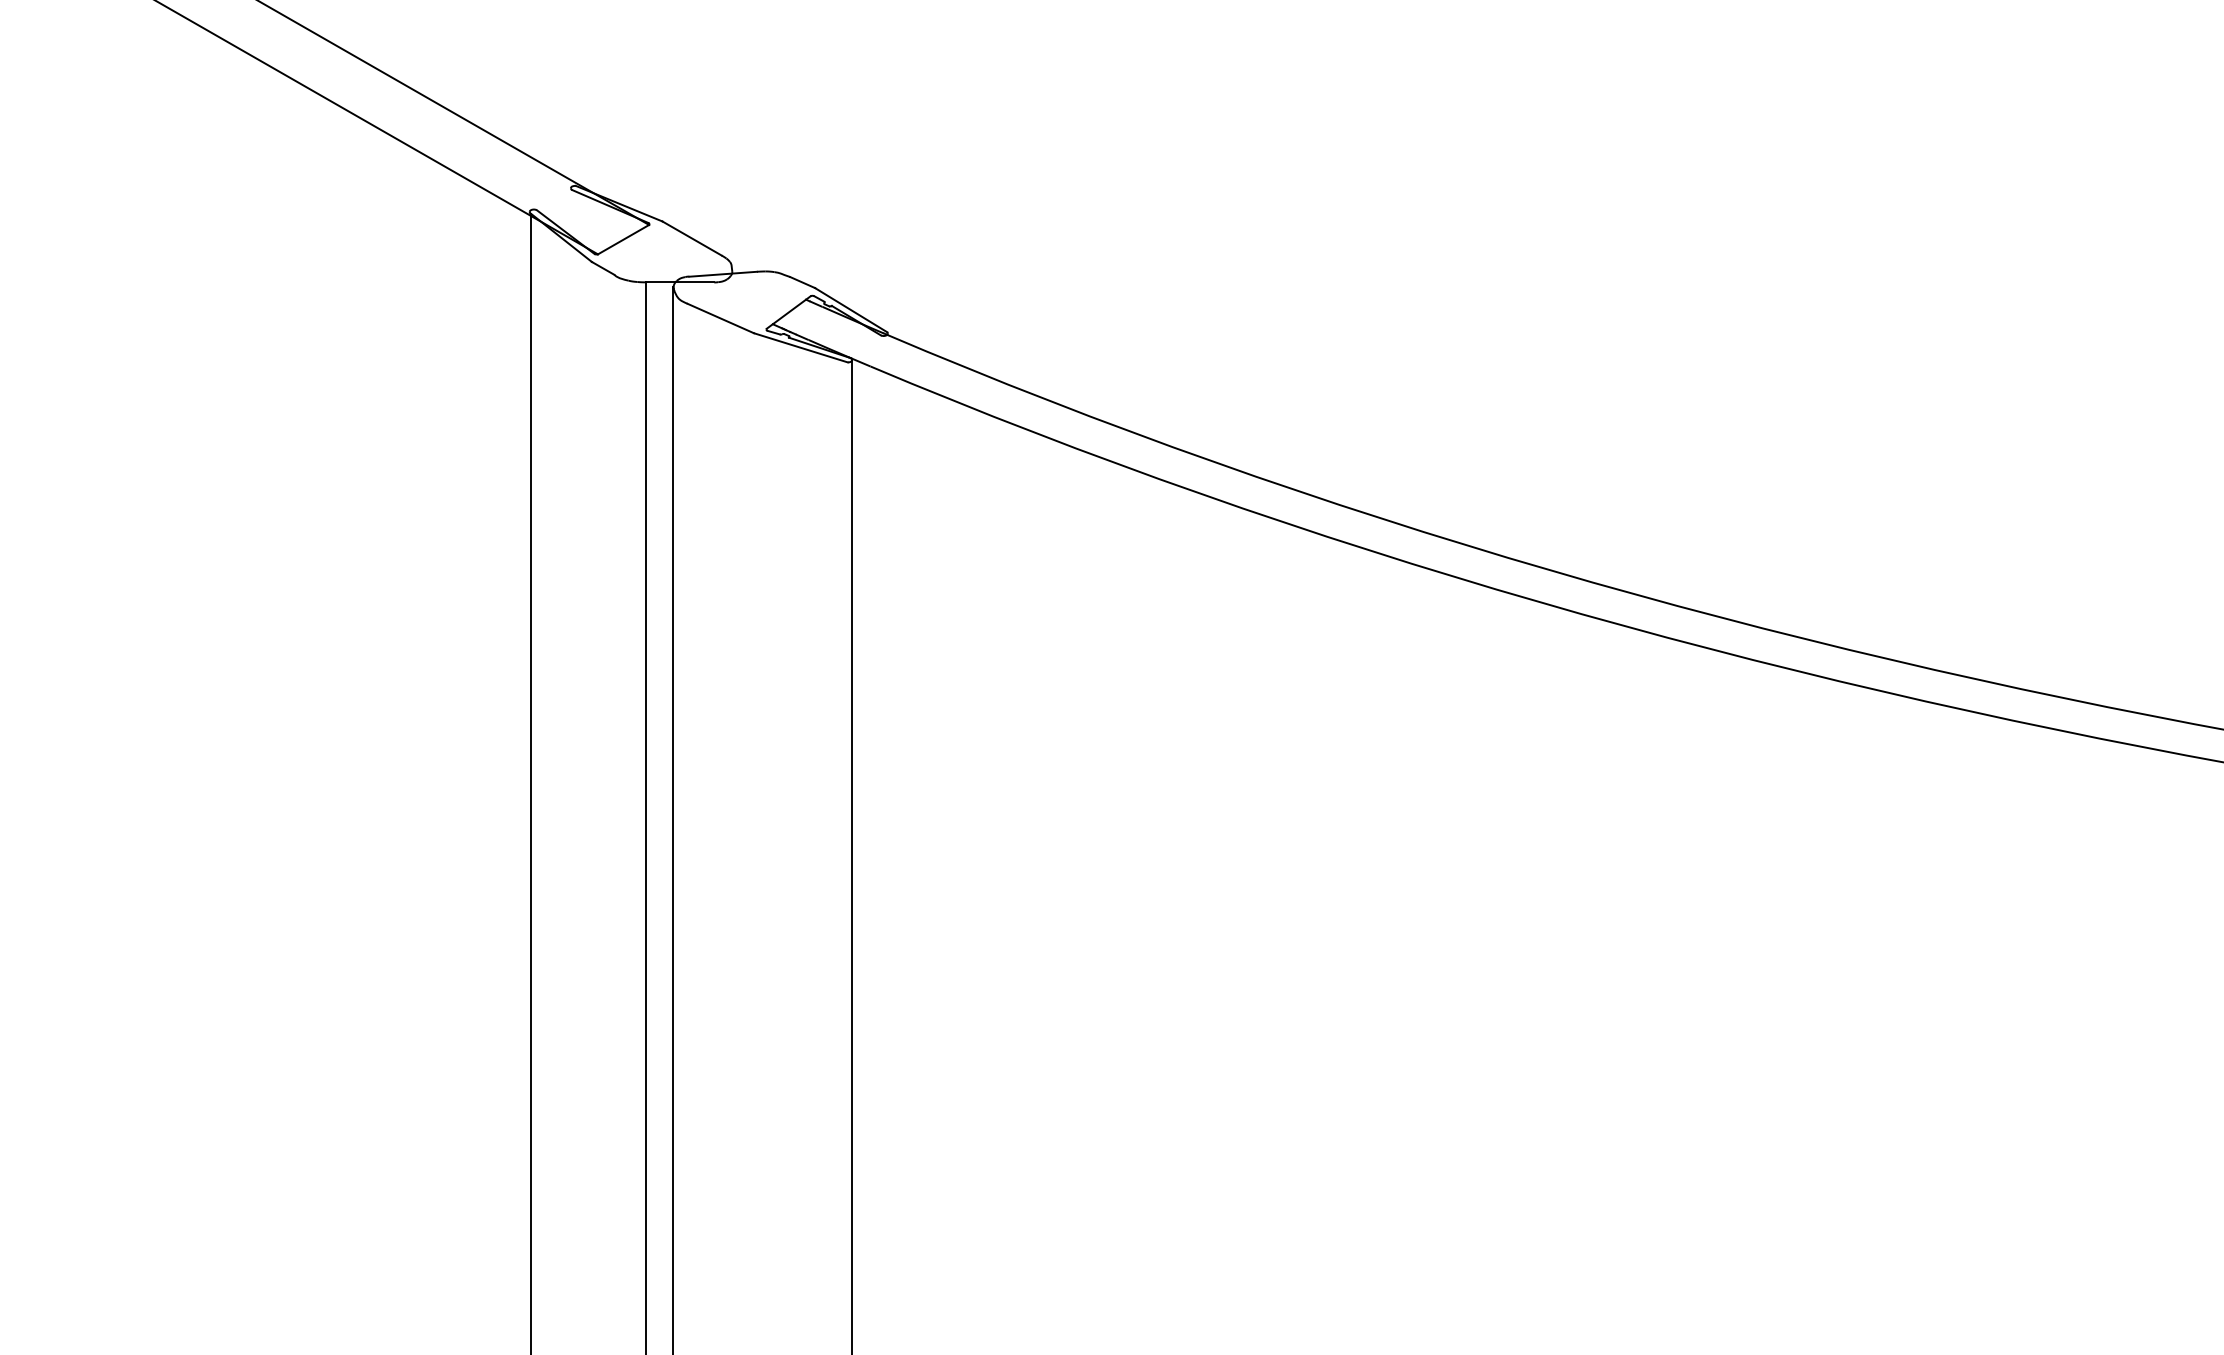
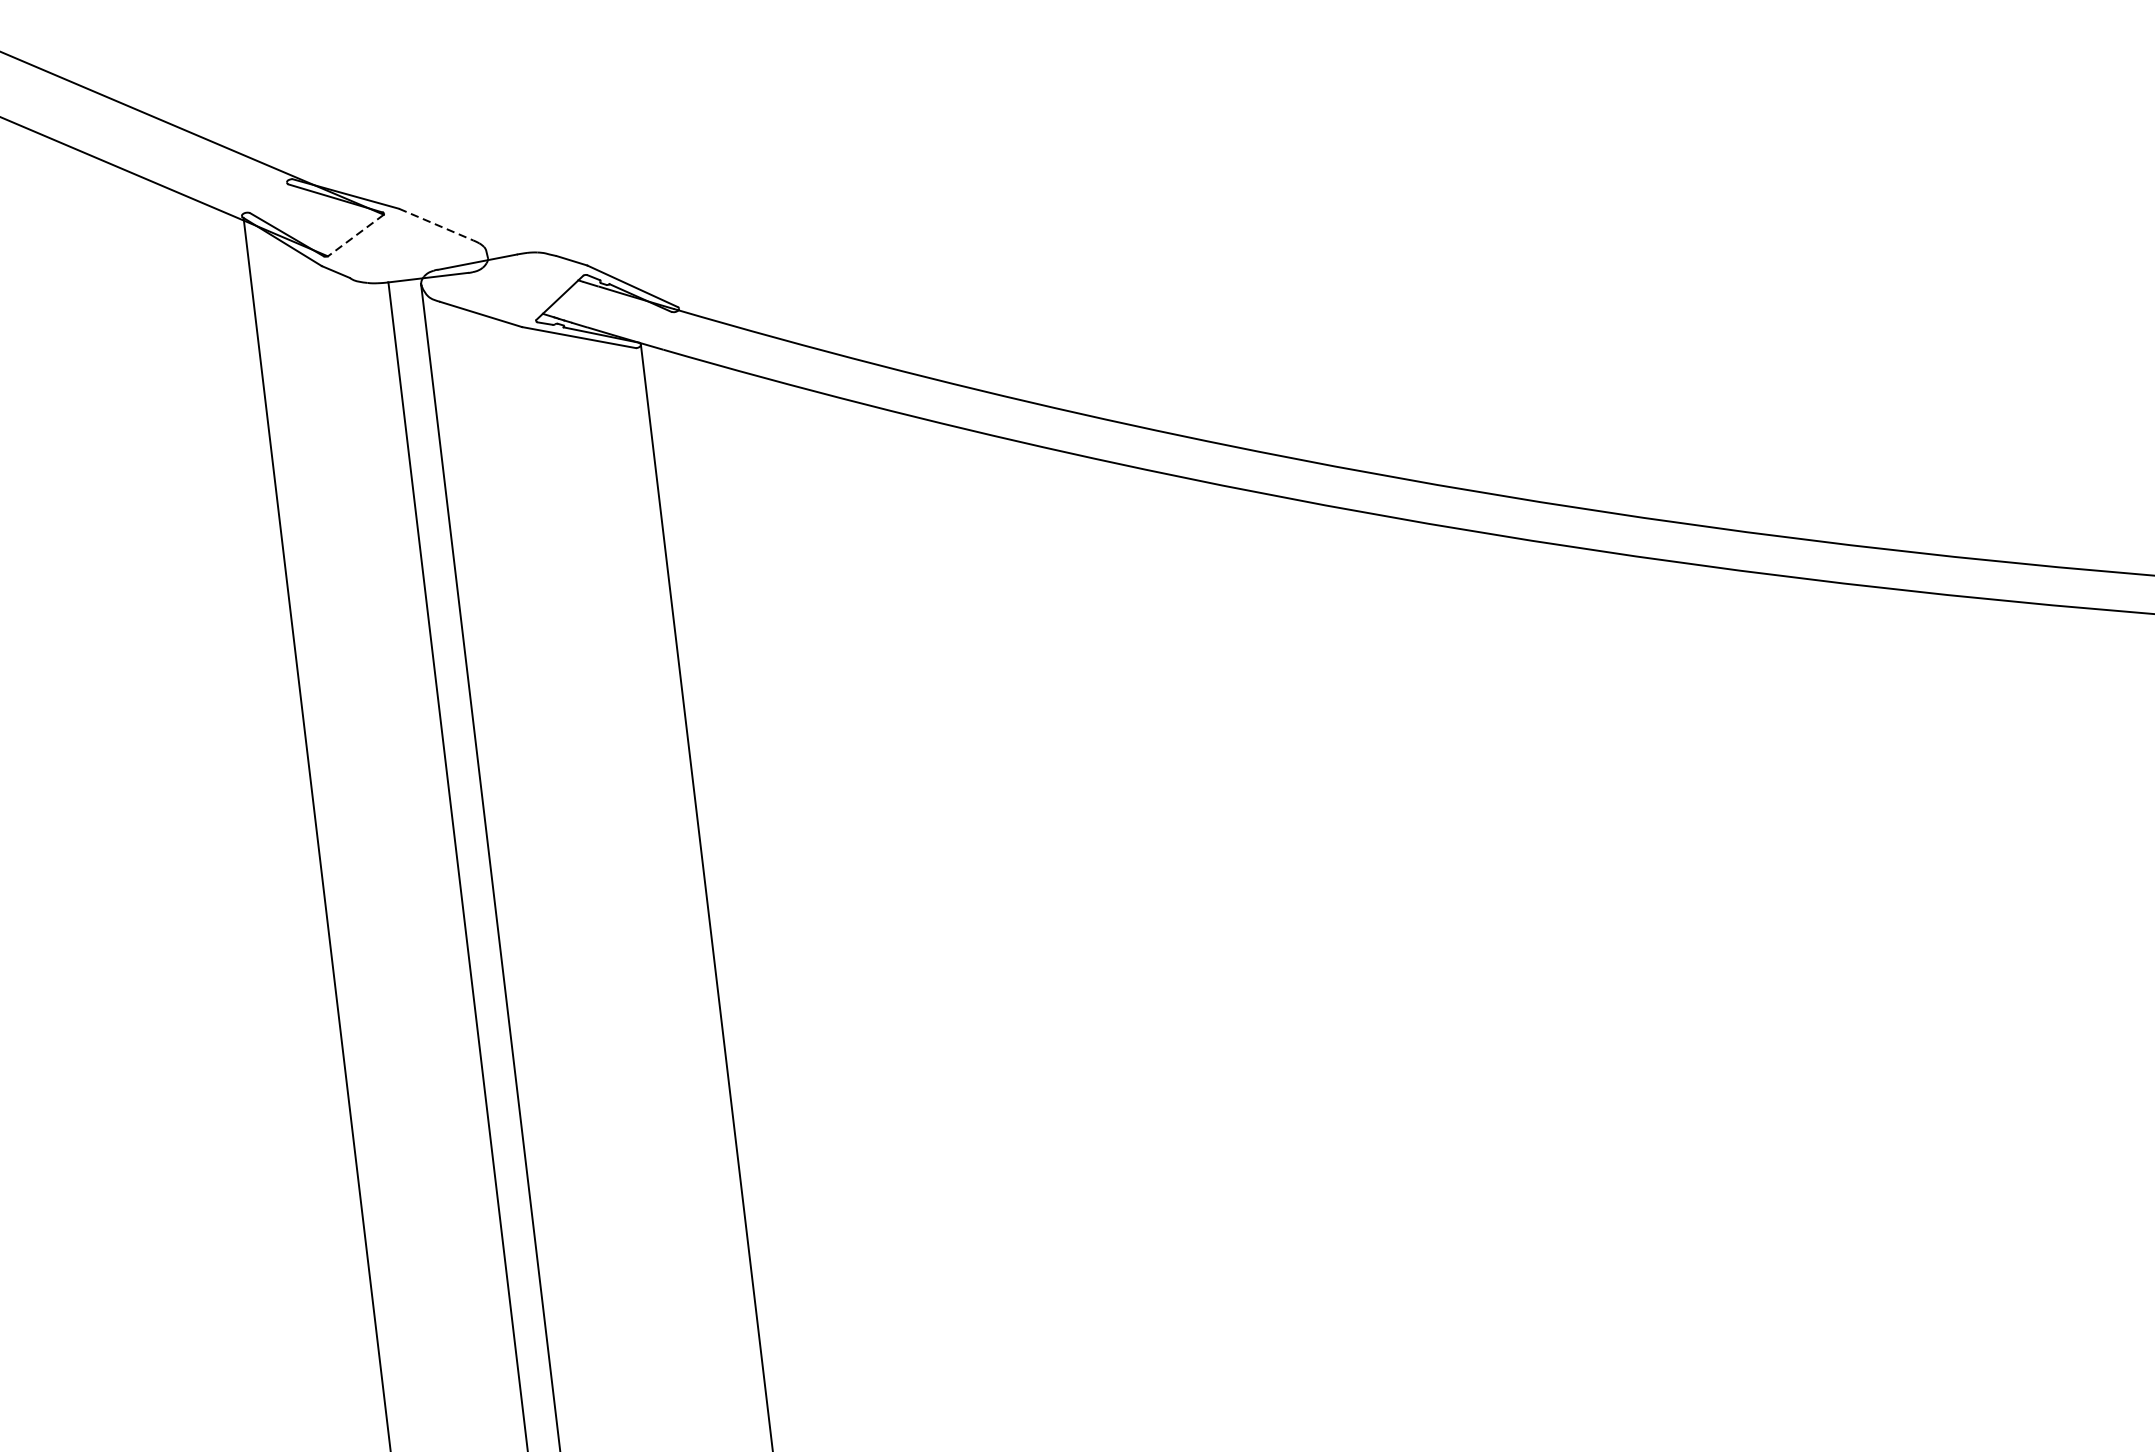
line: (692, 238) -> (436, 224), solid -> dashed
line: (623, 239) -> (355, 235), solid -> dashed

